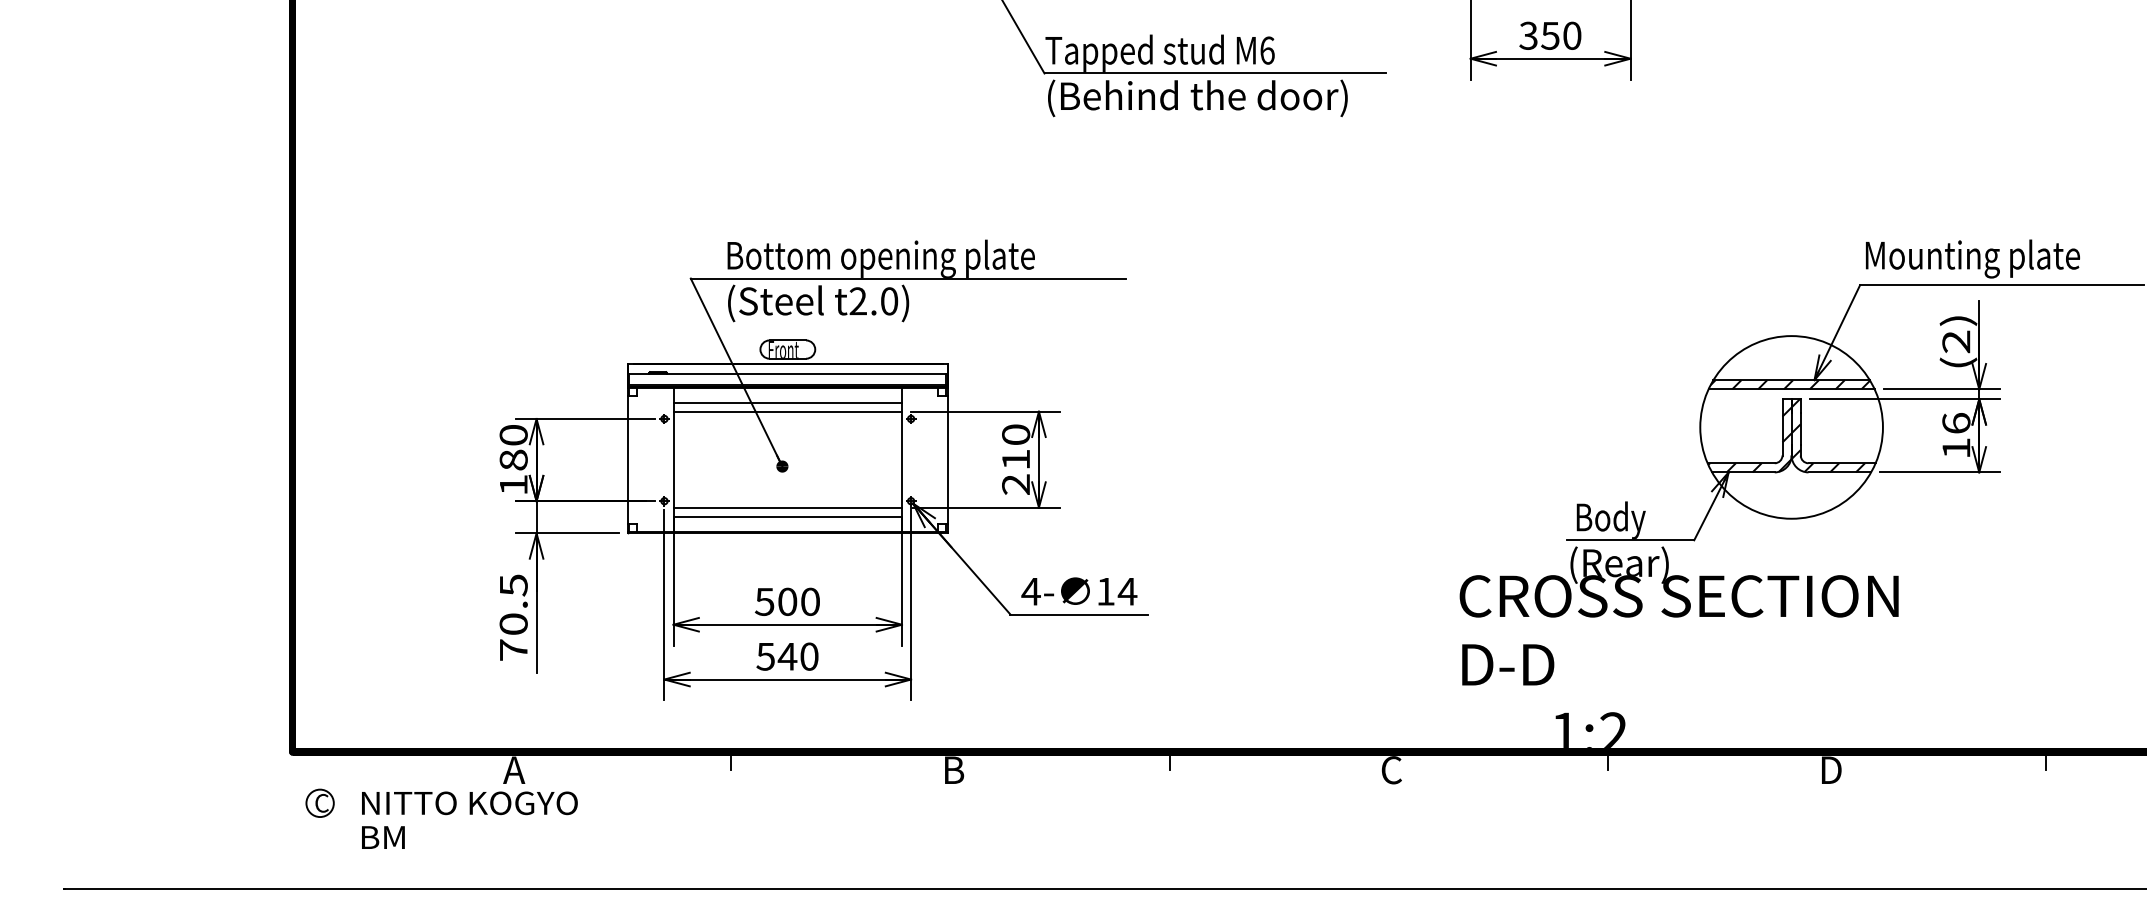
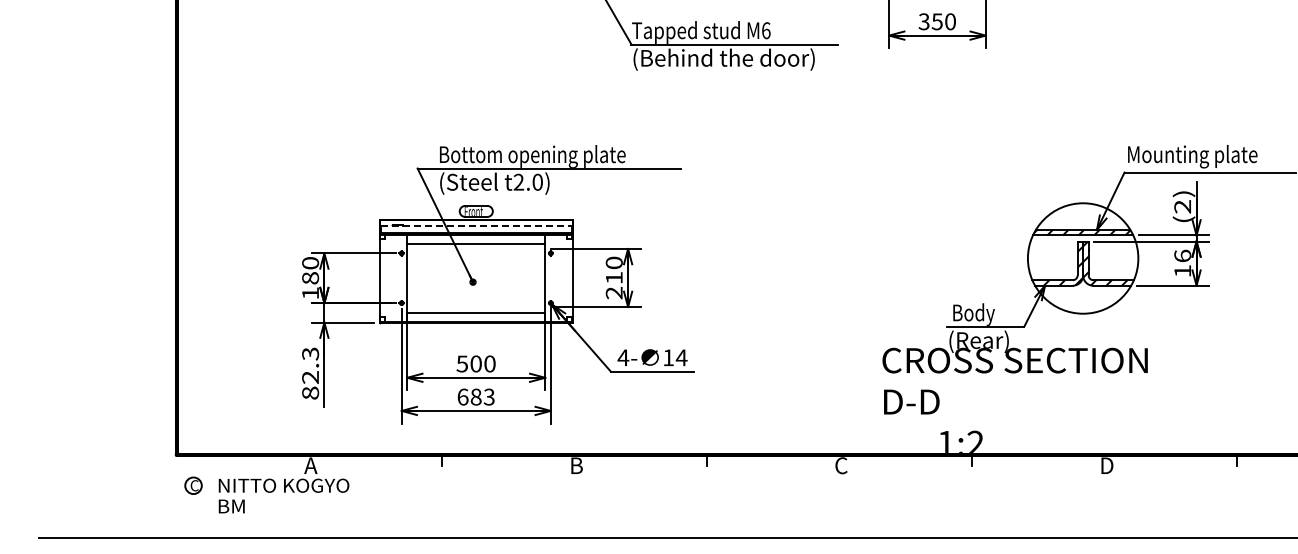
line: (788, 372) -> (476, 225), solid -> dashed
line: (788, 412) -> (476, 249), removed
line: (788, 506) -> (476, 306), removed
text: (513, 617) -> (310, 373), 70.5 -> 82.3
text: (786, 655) -> (475, 396), 540 -> 683

